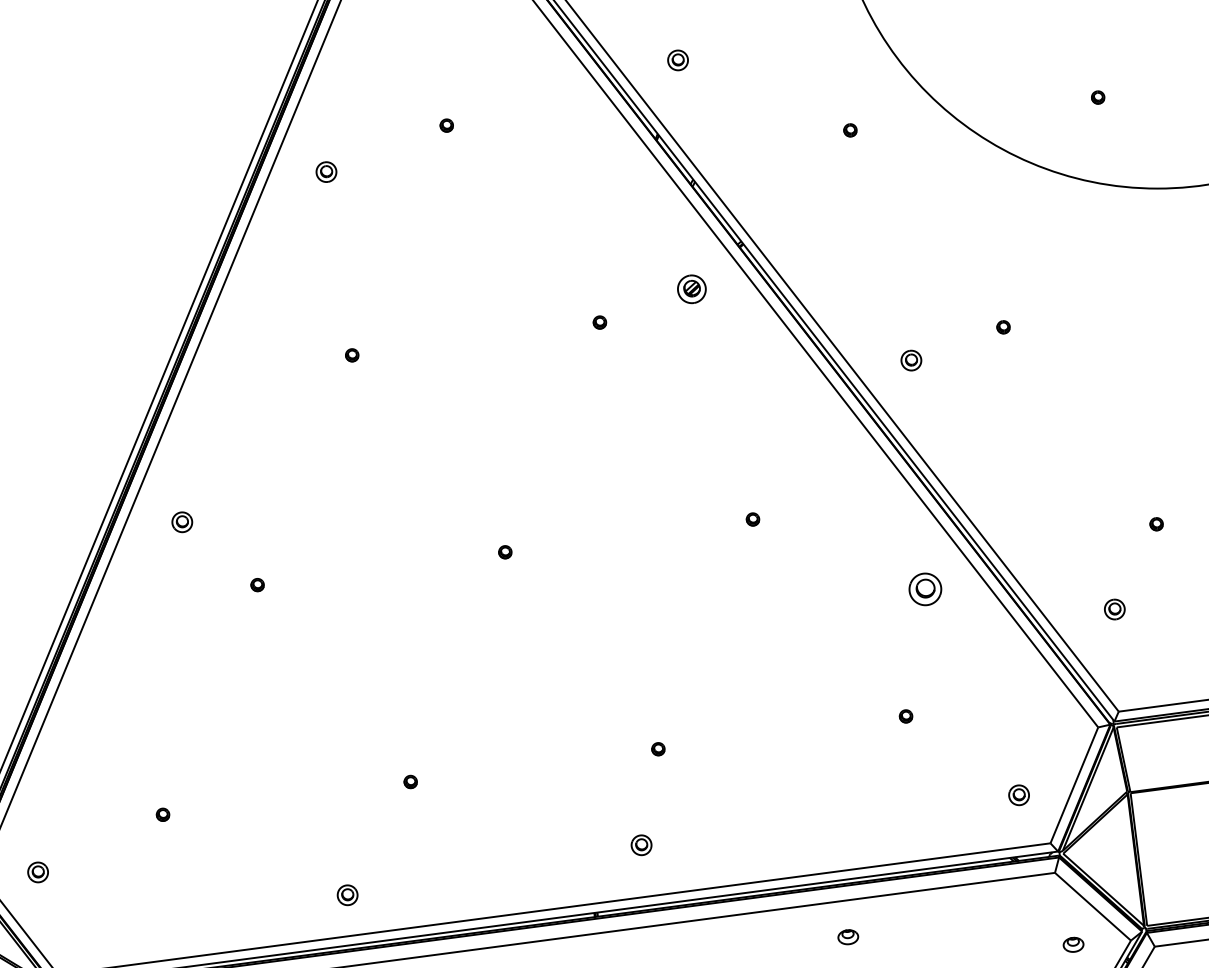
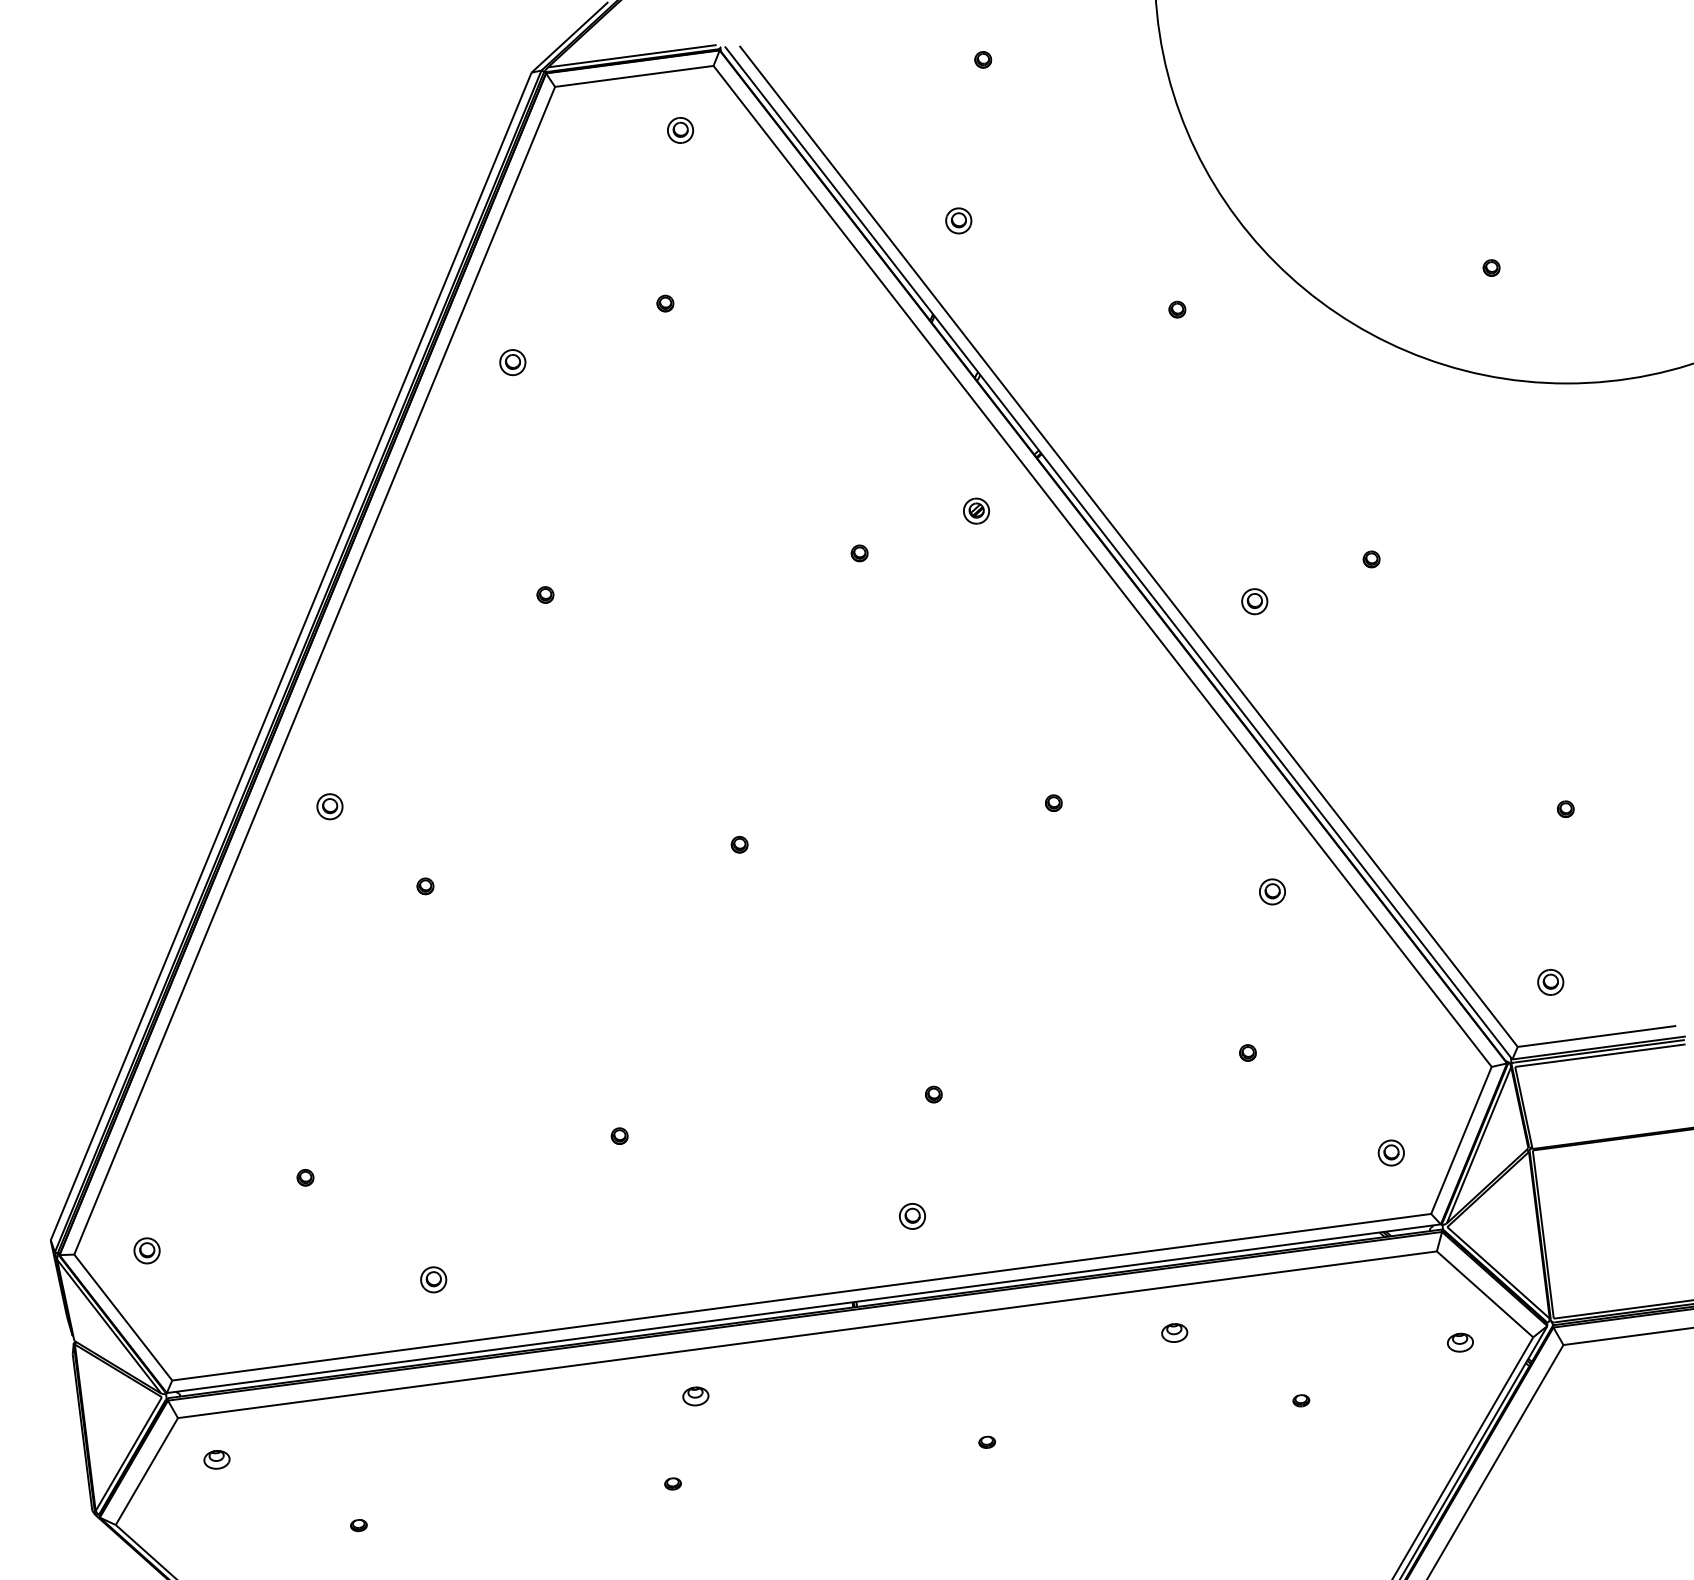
part: (692, 288) -> (976, 510), size x0.71
part: (925, 589) -> (1272, 891), size x0.62
part: (1114, 609) -> (1550, 982), moved
part: (347, 895) -> (433, 1279), moved

